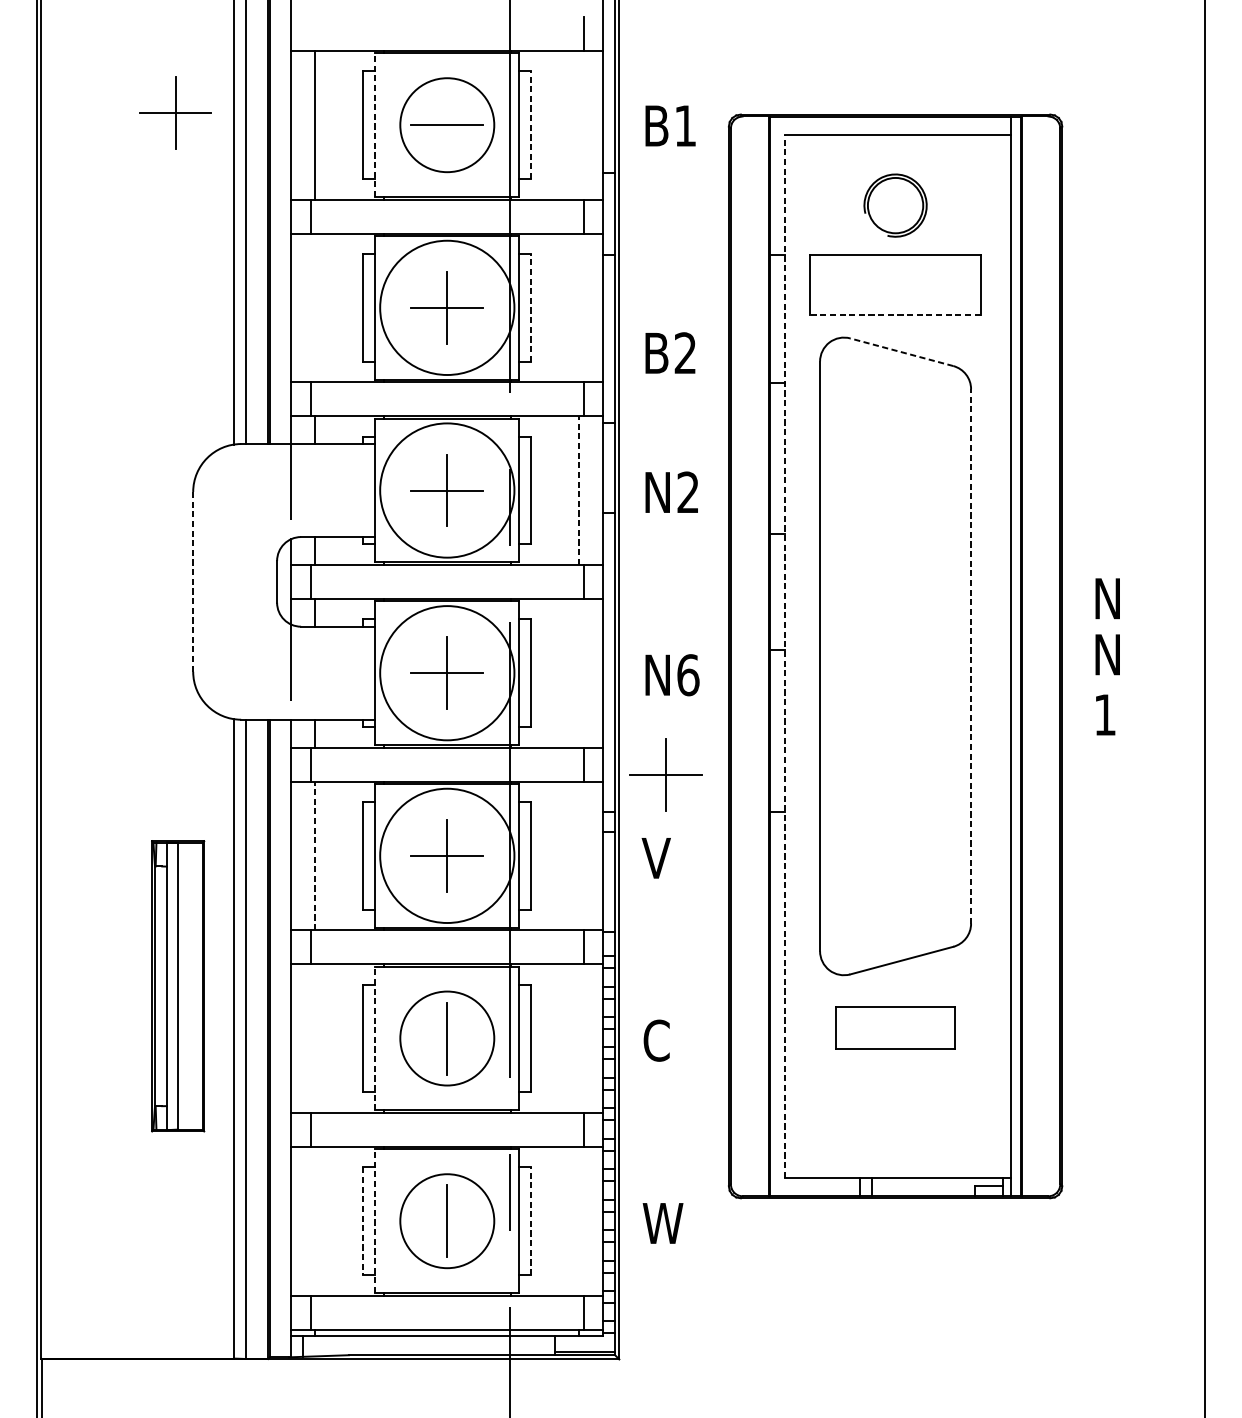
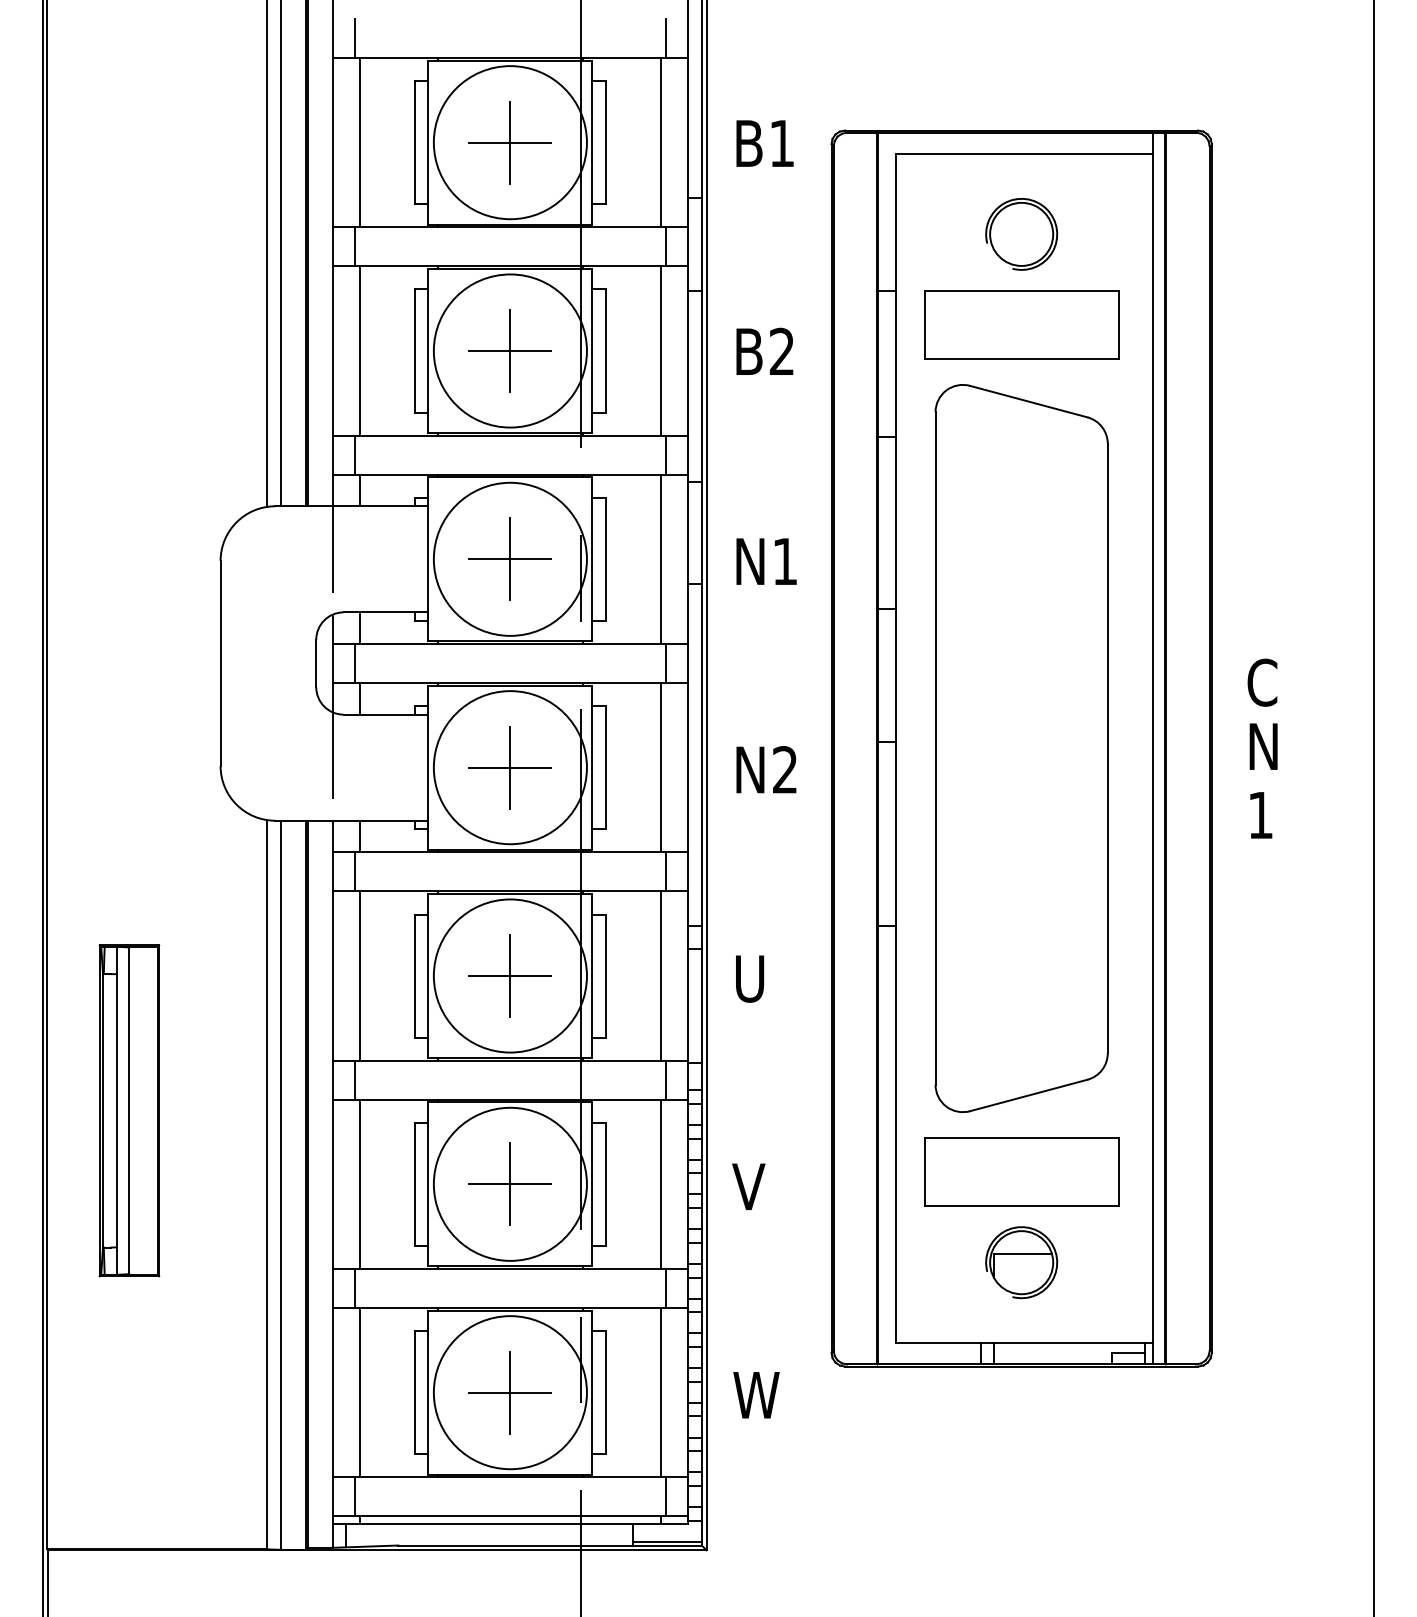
line: (310, 33) -> (354, 38), added
part: (174, 112) -> (199, 128), removed
line: (375, 125) -> (428, 142), dashed -> solid
circle: (446, 125) -> (509, 142), size x1.43
line: (447, 125) -> (510, 142), added
line: (531, 125) -> (606, 142), dashed -> solid
line: (578, 125) -> (660, 142), added
line: (315, 307) -> (360, 350), added
line: (578, 307) -> (660, 350), added
line: (531, 308) -> (606, 351), dashed -> solid
line: (895, 314) -> (1021, 358), dashed -> solid
text: (670, 352) -> (764, 350), moved
line: (901, 352) -> (1028, 401), dashed -> solid
line: (578, 490) -> (660, 559), dashed -> solid
text: (687, 491) -> (784, 560), N2 -> N1
line: (193, 581) -> (220, 663), dashed -> solid
text: (1106, 598) -> (1262, 682), N -> C
line: (784, 656) -> (895, 748), dashed -> solid
line: (970, 656) -> (1107, 748), dashed -> solid
line: (578, 673) -> (660, 767), added
text: (688, 674) -> (785, 769), N6 -> N2
part: (664, 773) -> (758, 882), removed
line: (578, 855) -> (660, 975), added
line: (315, 856) -> (360, 976), dashed -> solid
text: (656, 858) -> (748, 978), V -> U
part: (178, 986) -> (129, 1110), moved
part: (895, 1027) -> (1021, 1171), size x1.43
line: (375, 1037) -> (428, 1183), dashed -> solid
circle: (446, 1037) -> (509, 1183), size x1.43
line: (315, 1038) -> (360, 1184), added
line: (447, 1038) -> (510, 1184), added
line: (578, 1038) -> (660, 1184), added
text: (656, 1040) -> (748, 1186), C -> V
part: (895, 1107) -> (1021, 1262), added
line: (315, 1221) -> (360, 1392), added
line: (363, 1221) -> (414, 1392), dashed -> solid
line: (375, 1221) -> (428, 1392), dashed -> solid
circle: (446, 1221) -> (509, 1392), size x1.43
line: (447, 1221) -> (510, 1392), added
line: (531, 1221) -> (606, 1392), dashed -> solid
line: (578, 1221) -> (660, 1392), added

